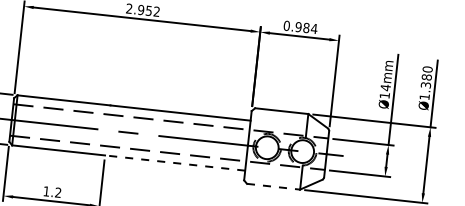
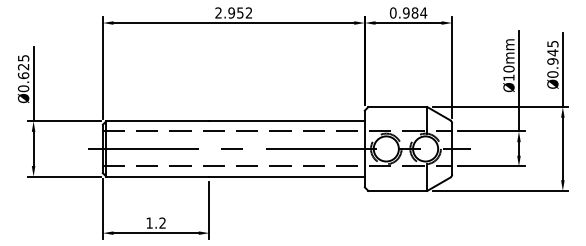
text: (425, 82) -> (552, 58), Ø1.380 -> Ø0.945
text: (385, 87) -> (508, 68), Ø14mm -> Ø10mm
line: (175, 162) -> (287, 176), dashed -> solid
line: (274, 186) -> (398, 190), dashed -> solid

